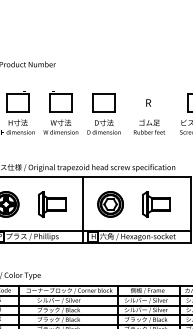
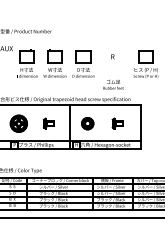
text: (149, 126) -> (113, 84), moved
part: (51, 204) -> (48, 123), size x0.6
part: (110, 204) -> (87, 123), size x0.7
part: (155, 204) -> (117, 123), size x0.6

